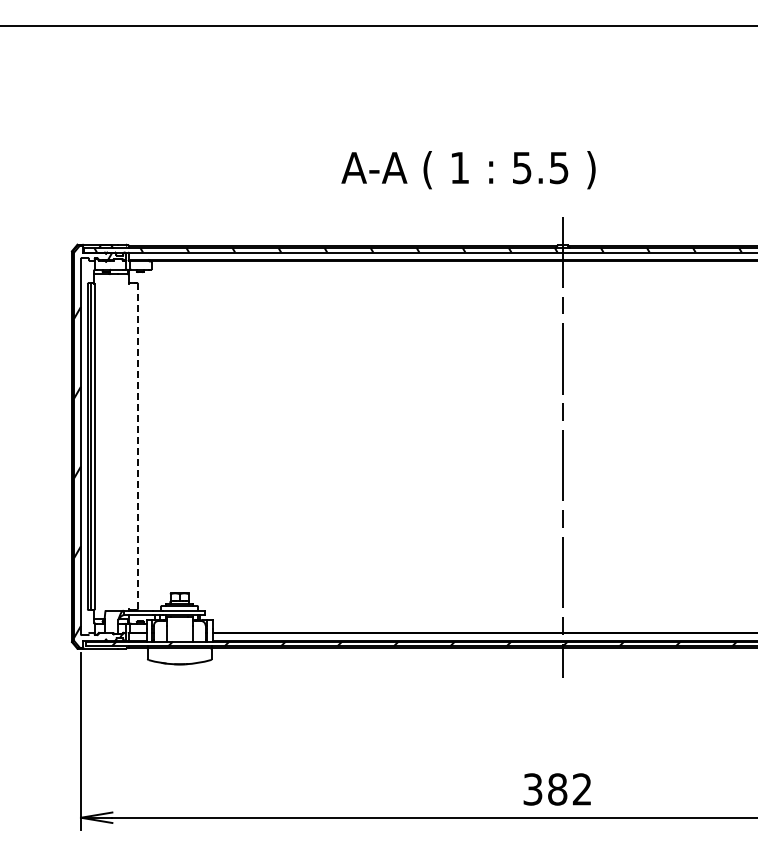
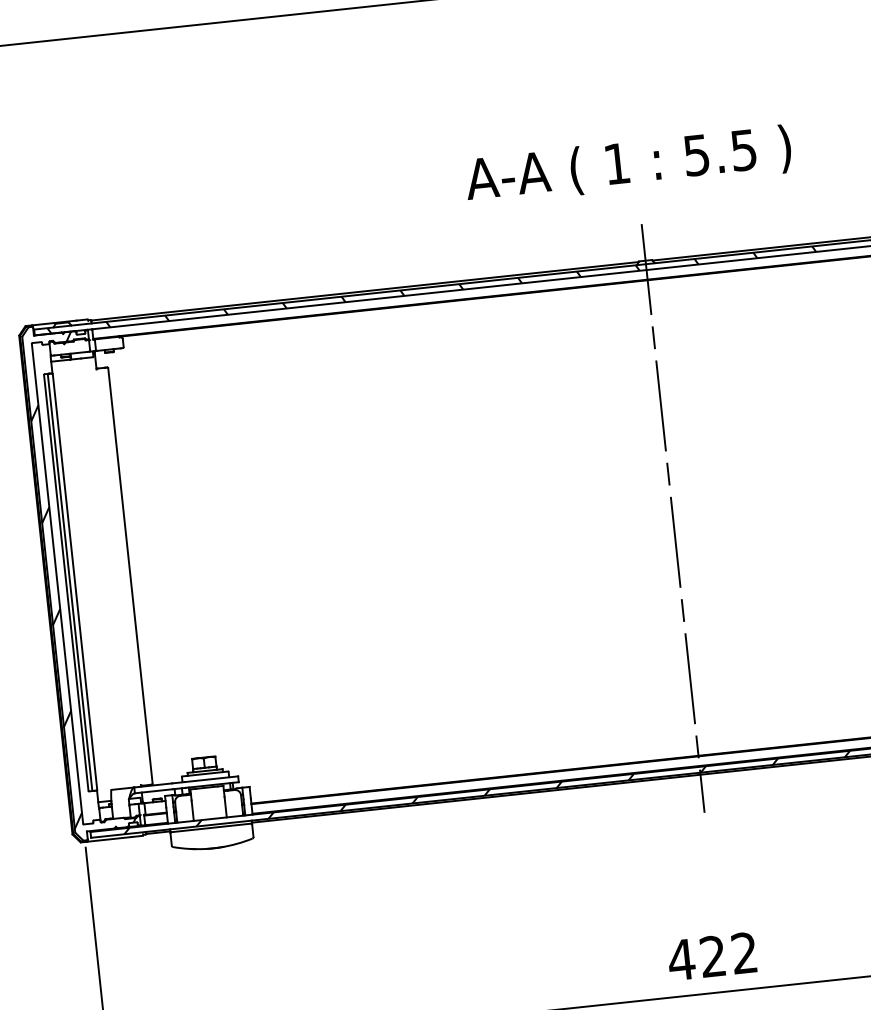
text: (468, 170) -> (628, 165), moved
line: (138, 446) -> (130, 575), dashed -> solid
text: (544, 789) -> (696, 958), 382 -> 422

